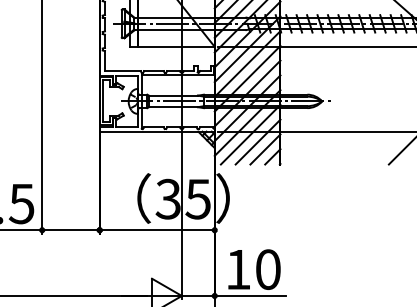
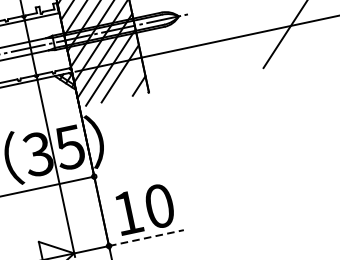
line: (265, 149) -> (129, 79), removed
line: (250, 295) -> (146, 237), solid -> dashed

